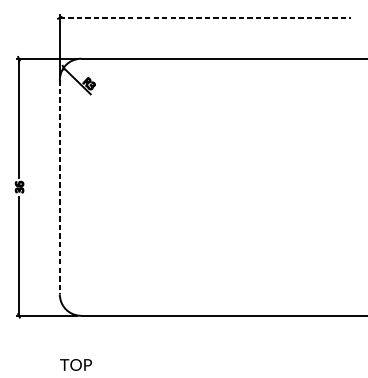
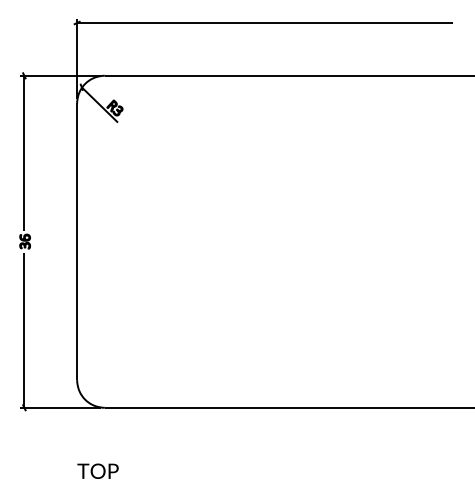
line: (205, 18) -> (265, 23), dashed -> solid
line: (60, 187) -> (77, 242), dashed -> solid

